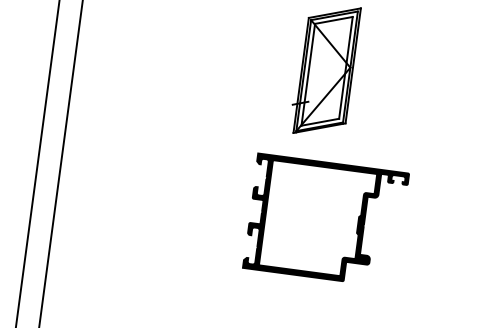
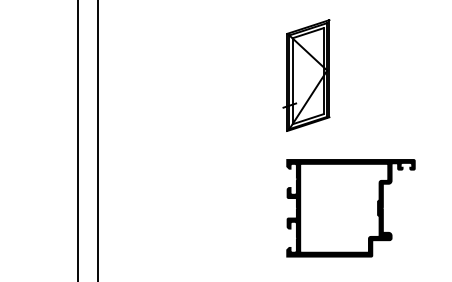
part: (325, 220) -> (350, 208), moved

